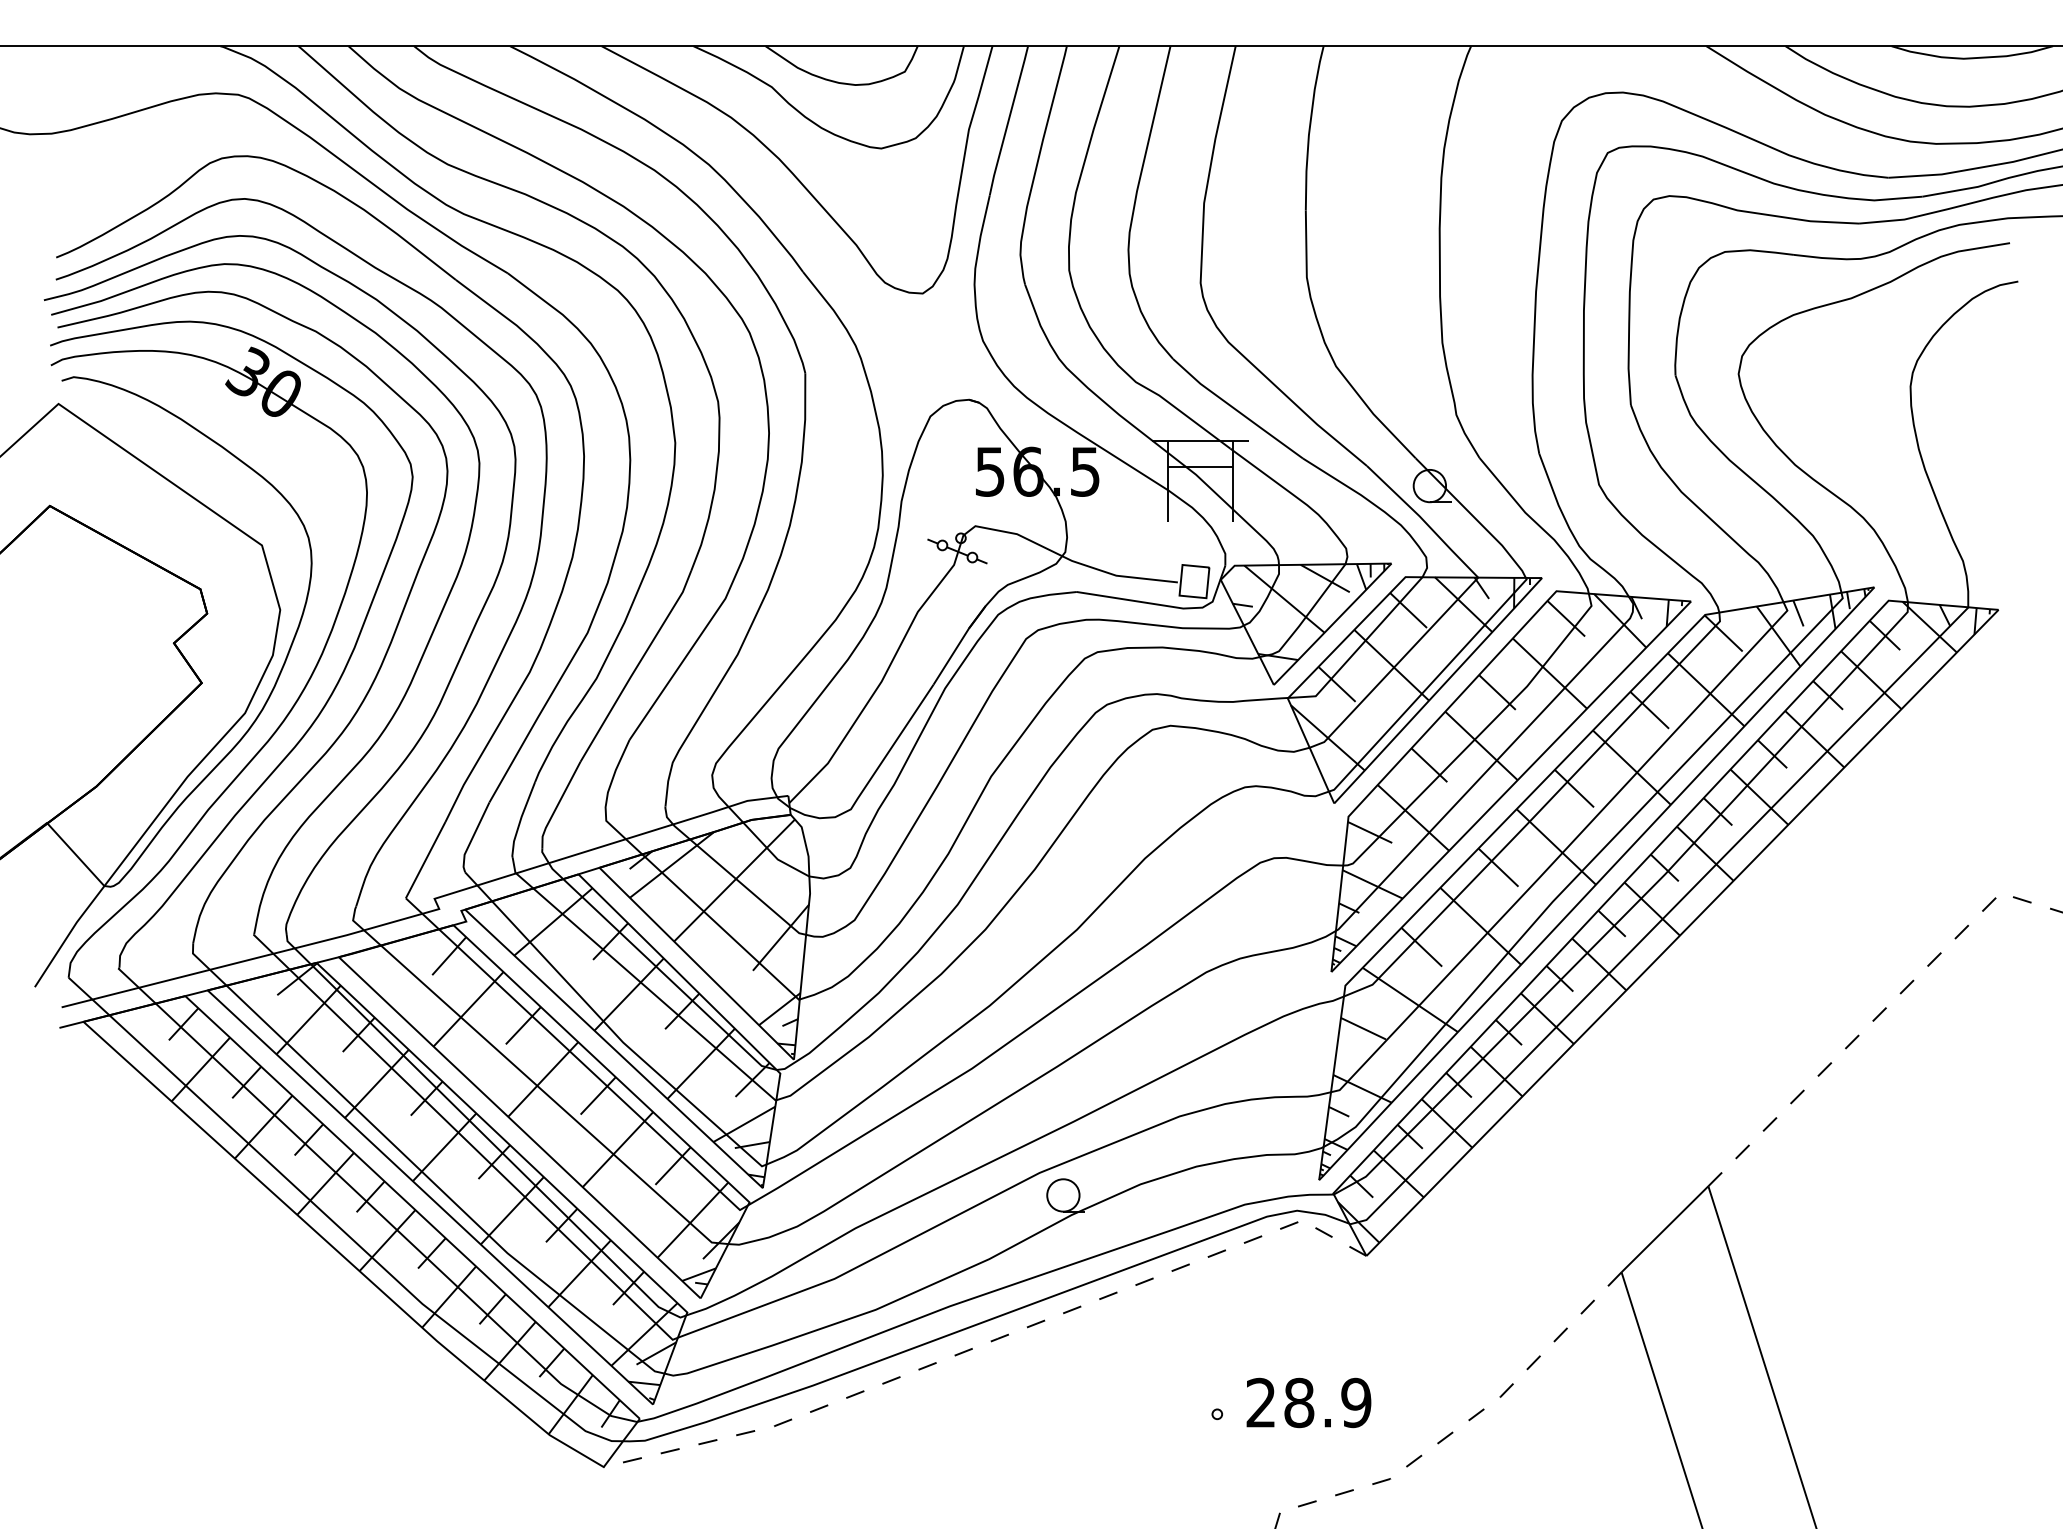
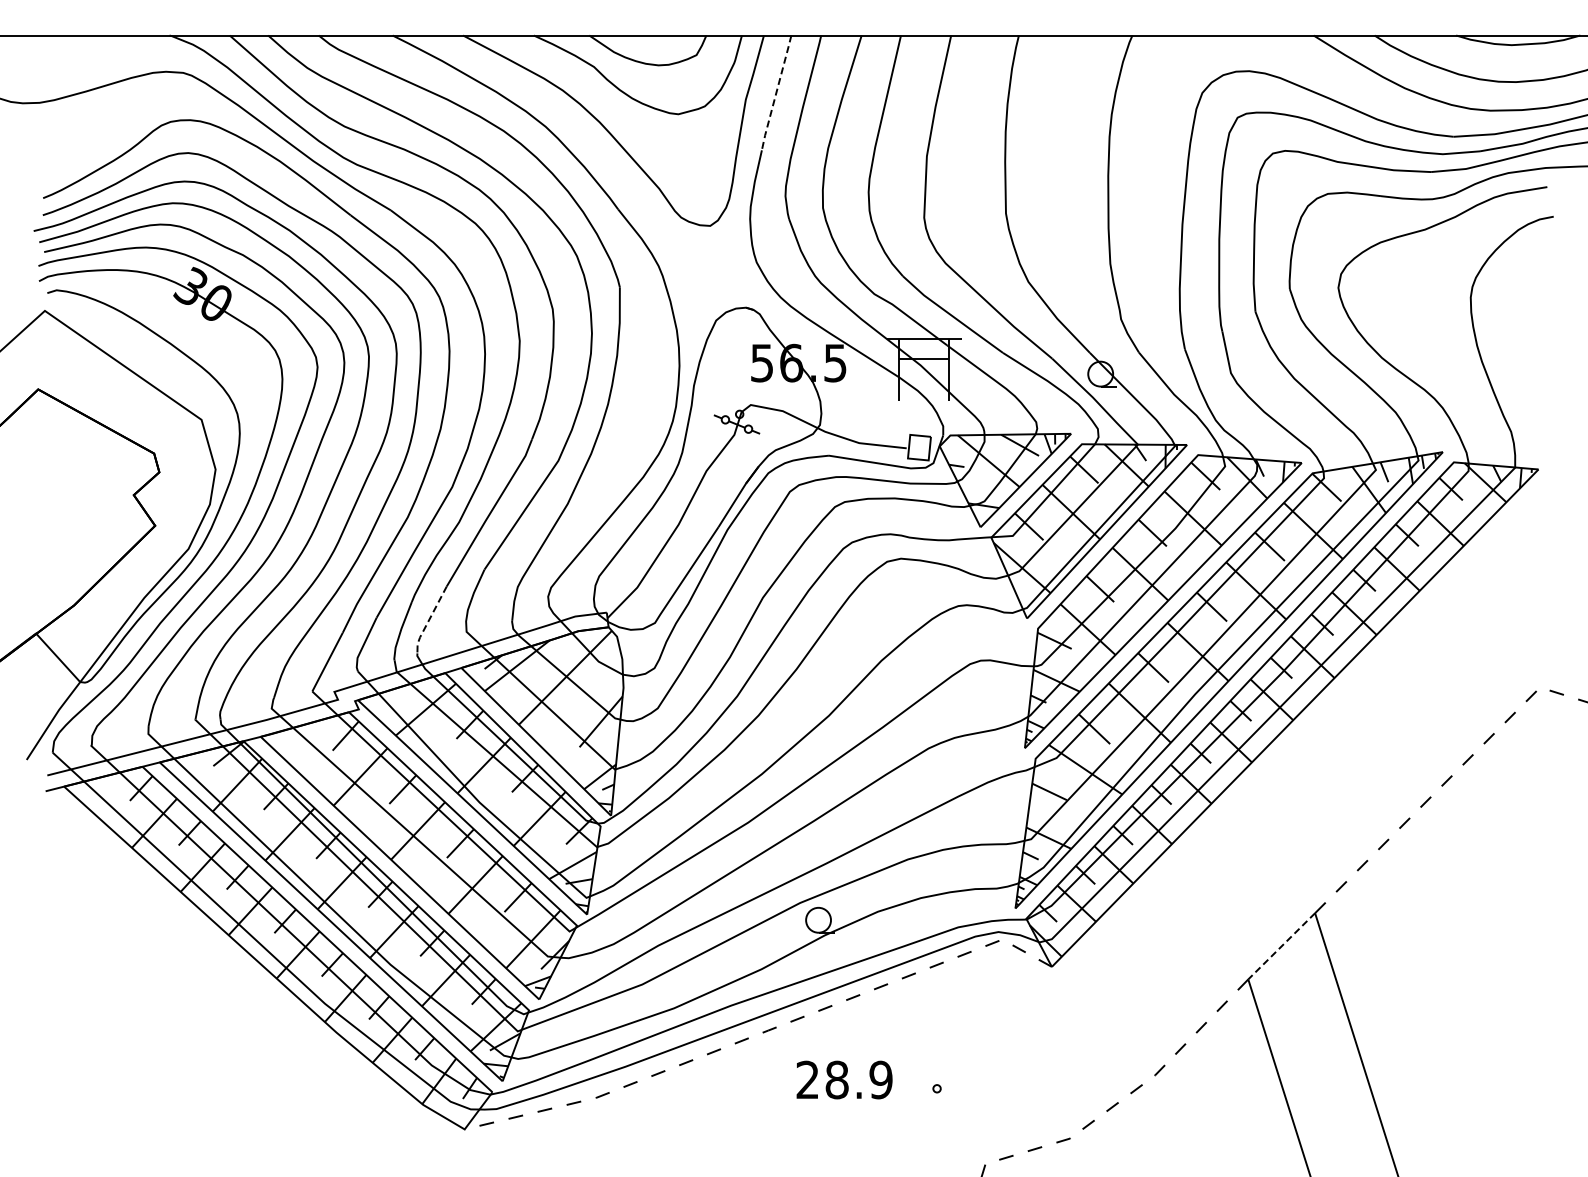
line: (1008, 121) -> (776, 93), solid -> dashed
line: (556, 806) -> (428, 620), solid -> dashed
line: (1664, 1229) -> (1281, 946), solid -> dashed
text: (1308, 1402) -> (844, 1079), moved

